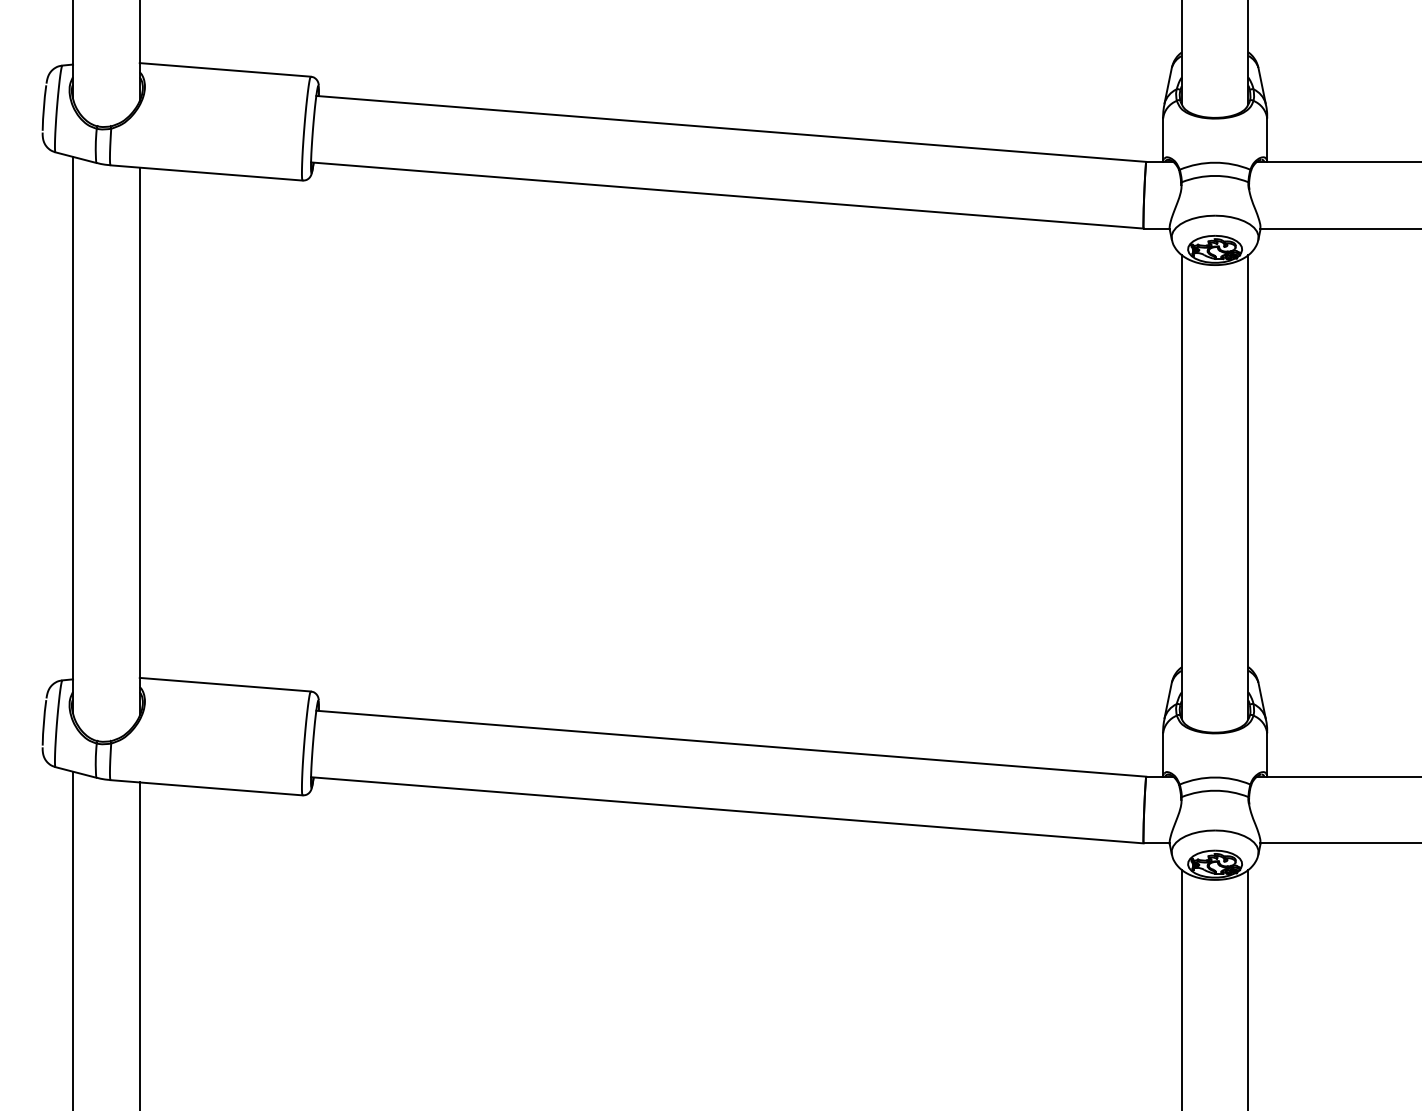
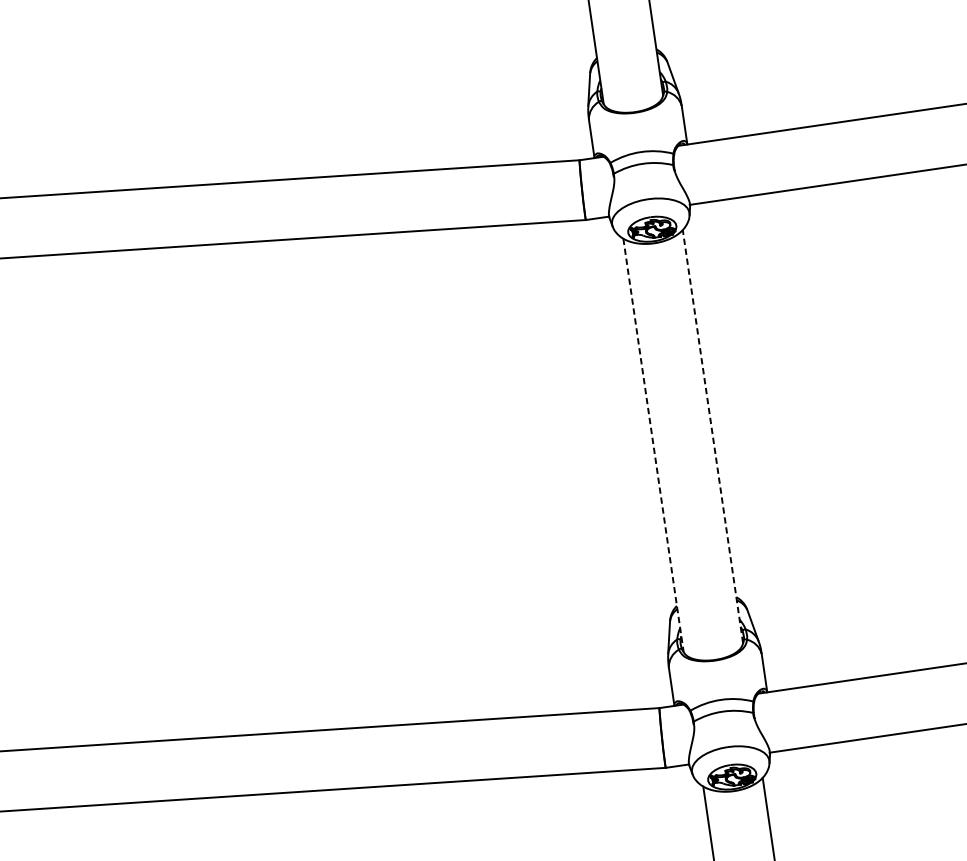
line: (1181, 486) -> (653, 444), solid -> dashed
line: (1248, 486) -> (712, 436), solid -> dashed

